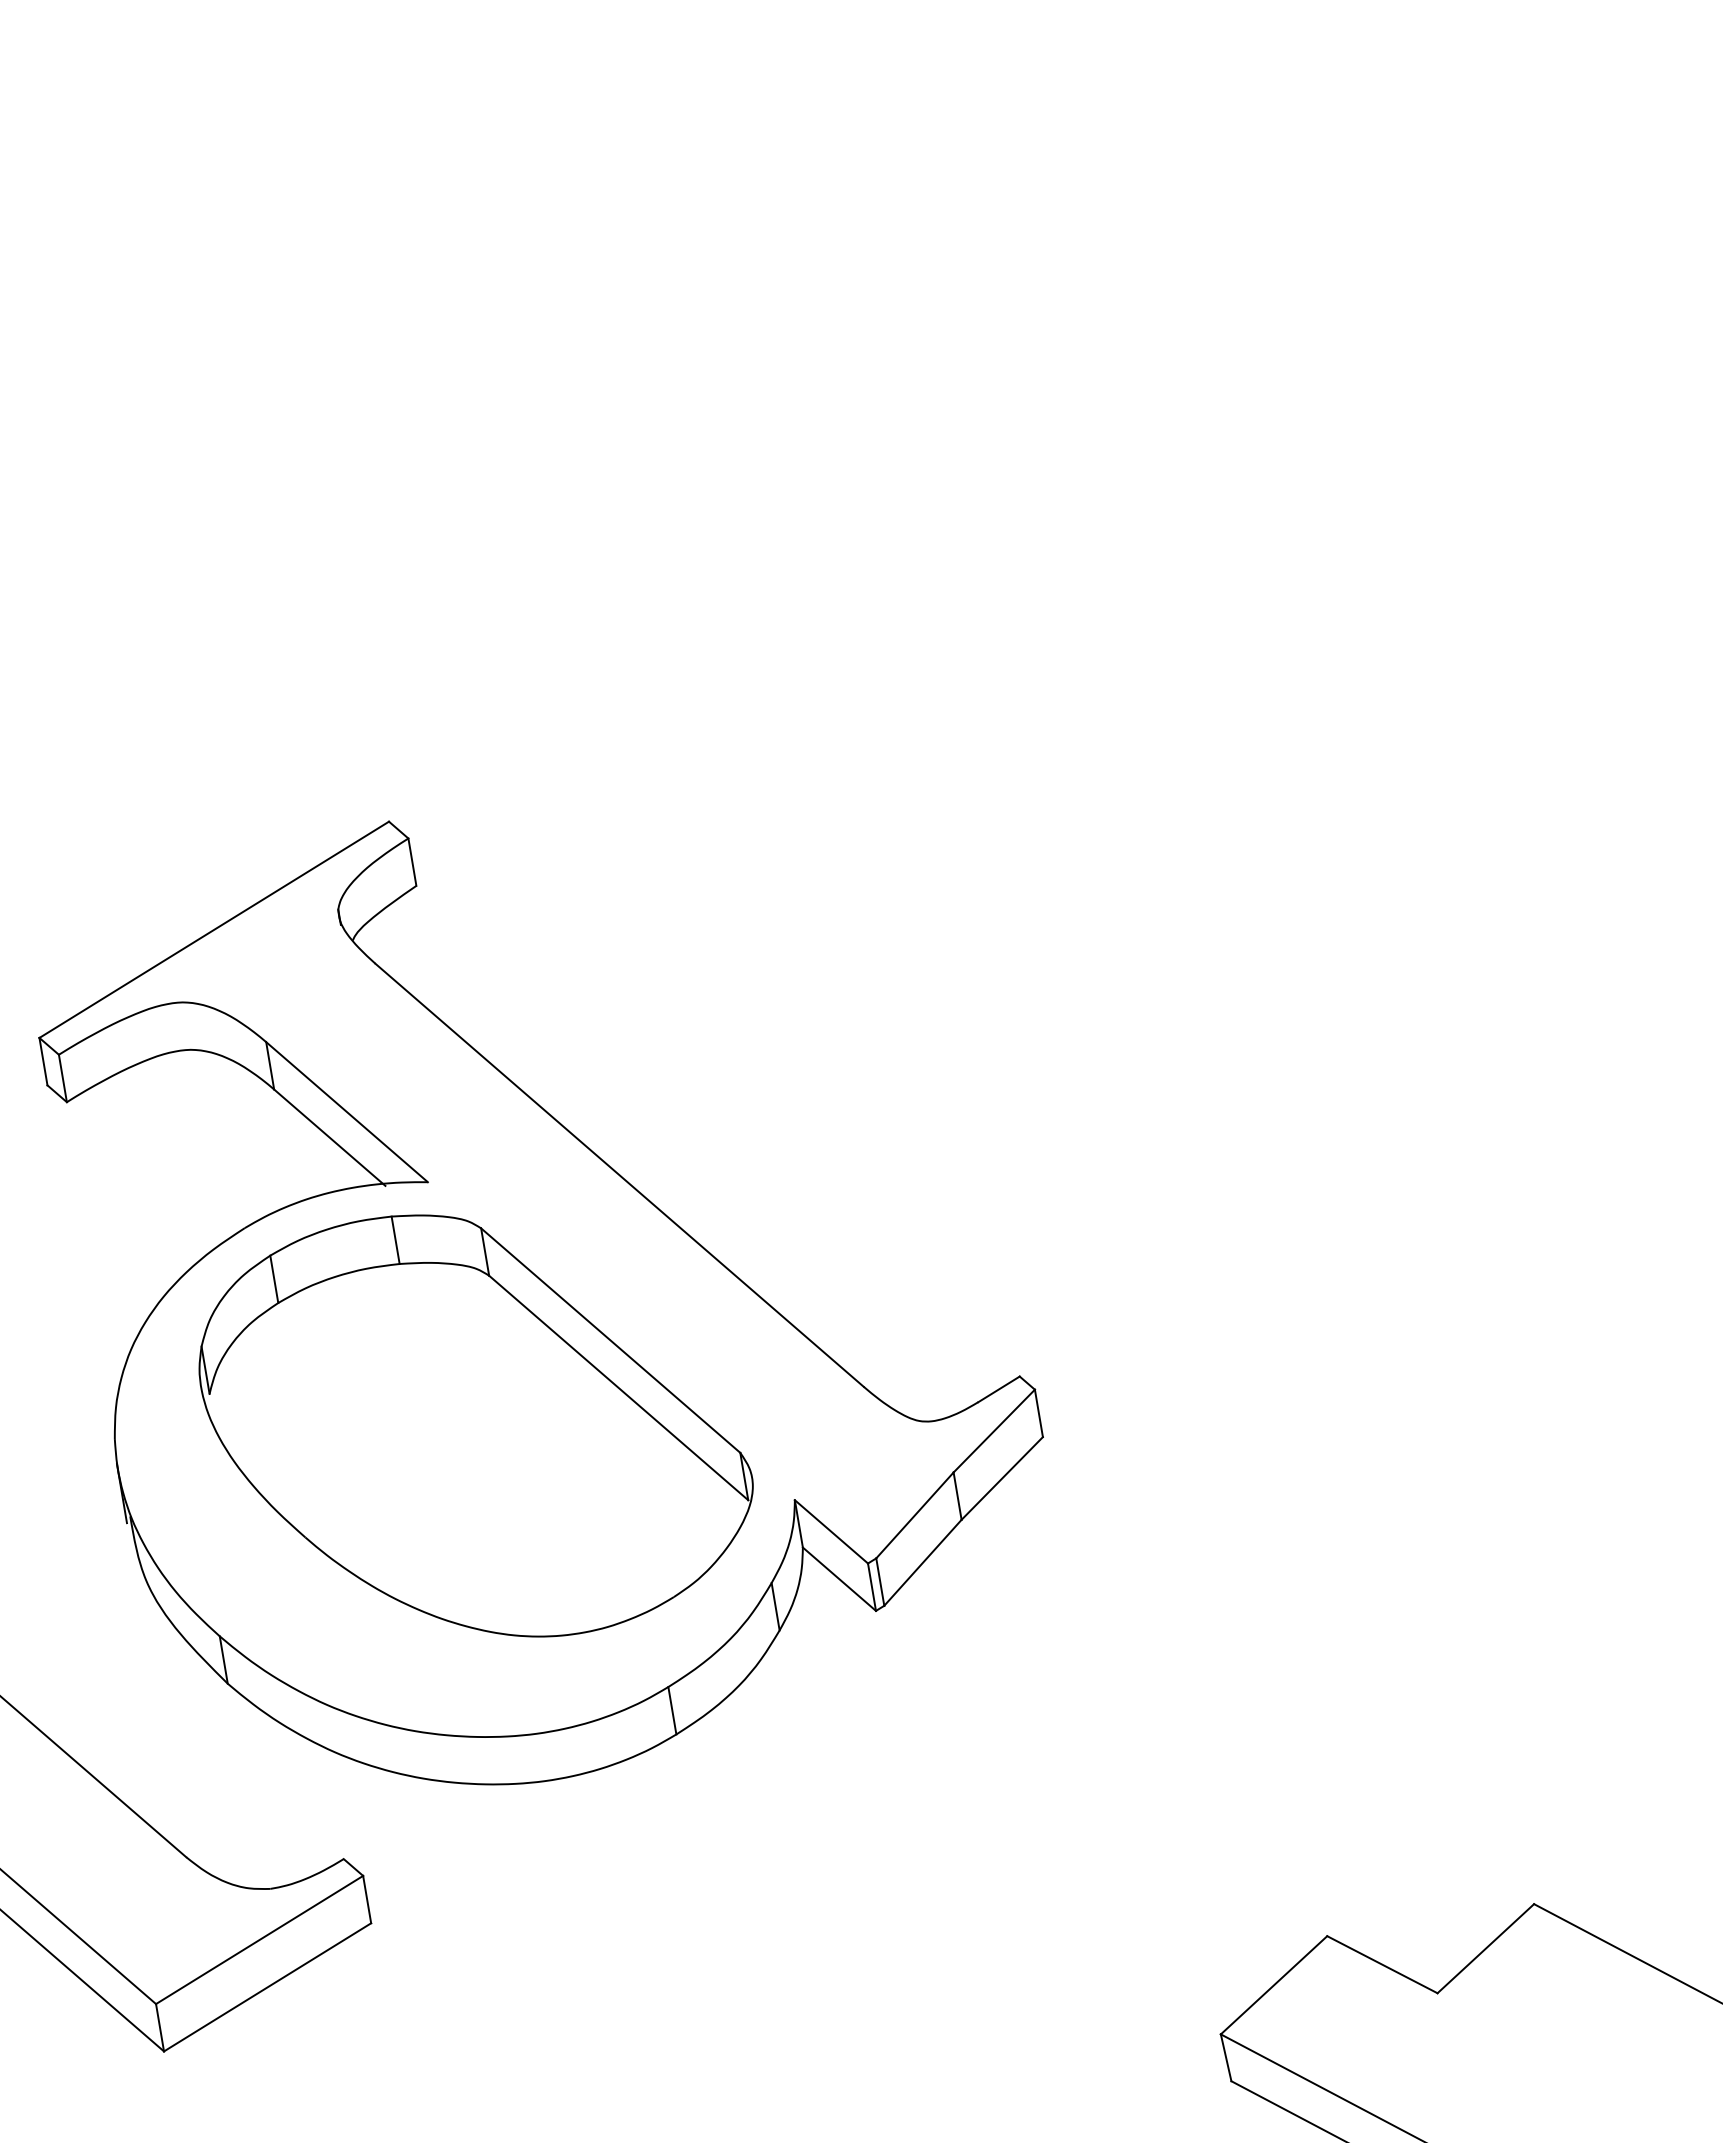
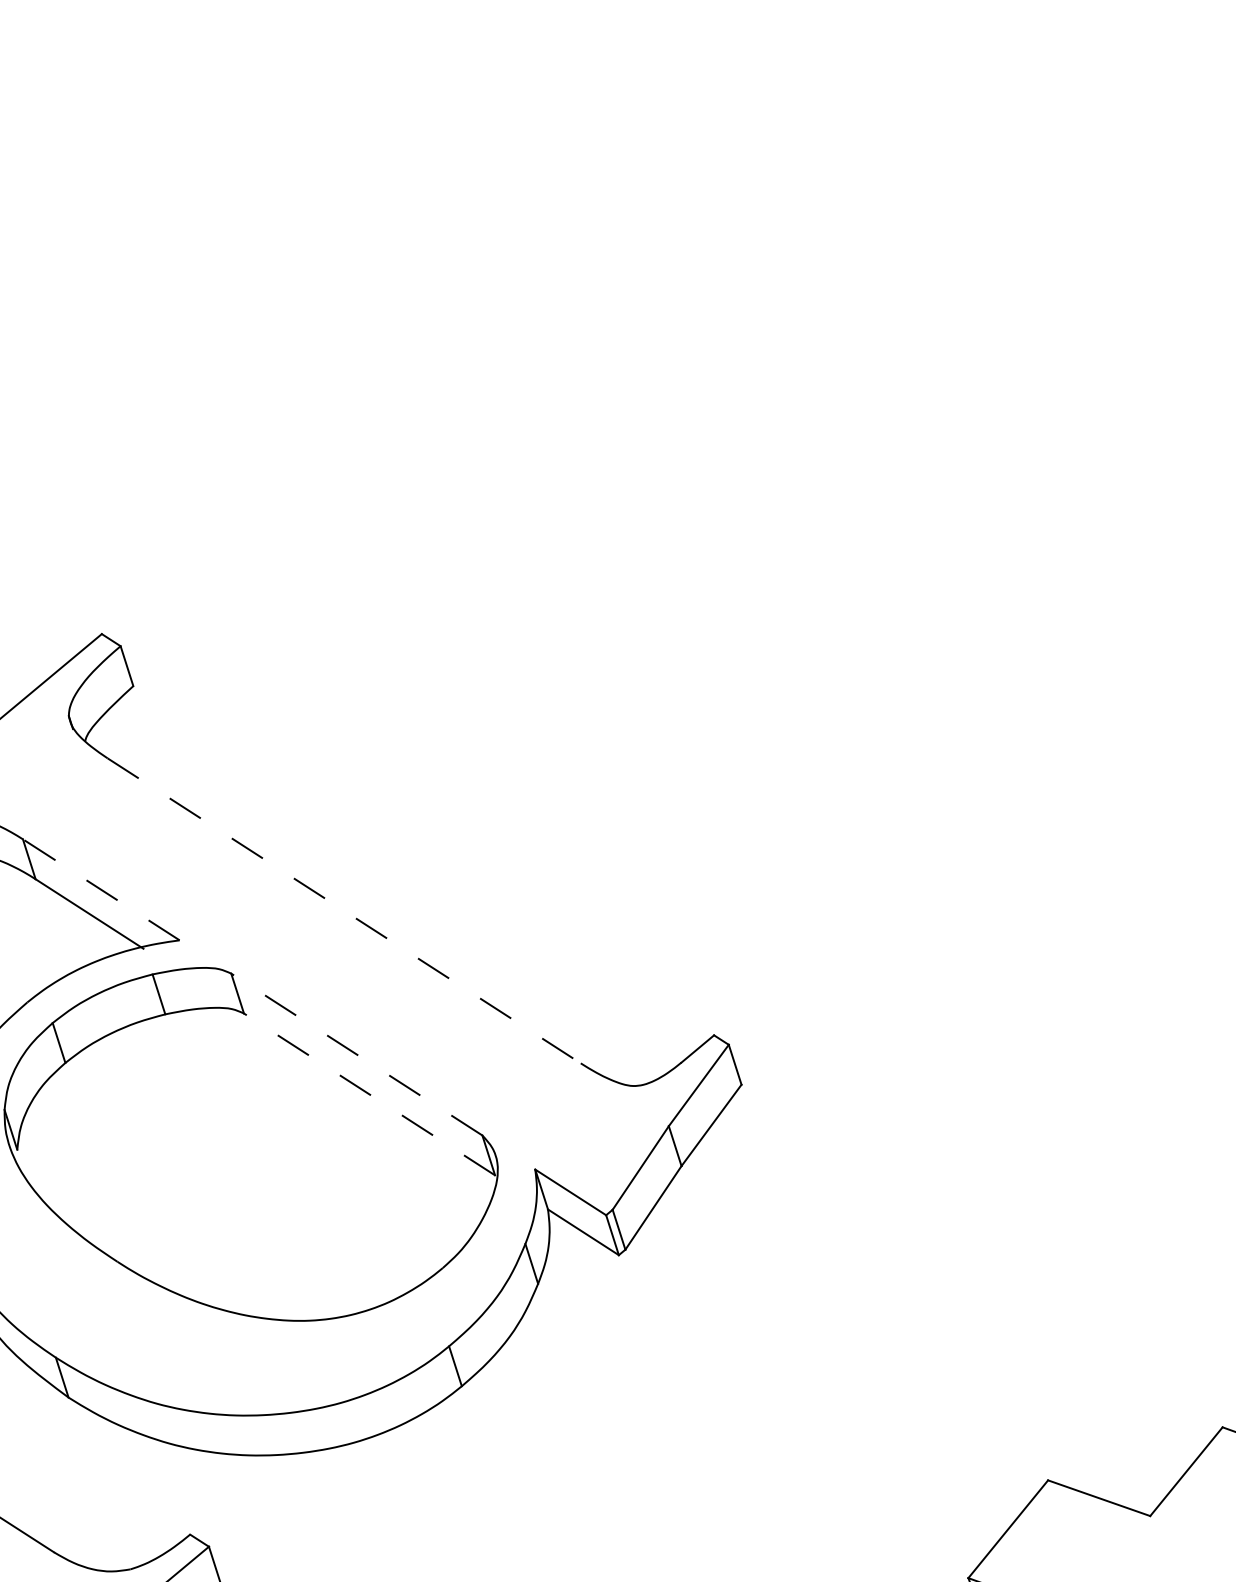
line: (347, 1112) -> (101, 890), solid -> dashed
line: (619, 1175) -> (344, 911), solid -> dashed
line: (610, 1340) -> (356, 1054), solid -> dashed
line: (618, 1387) -> (369, 1094), solid -> dashed

